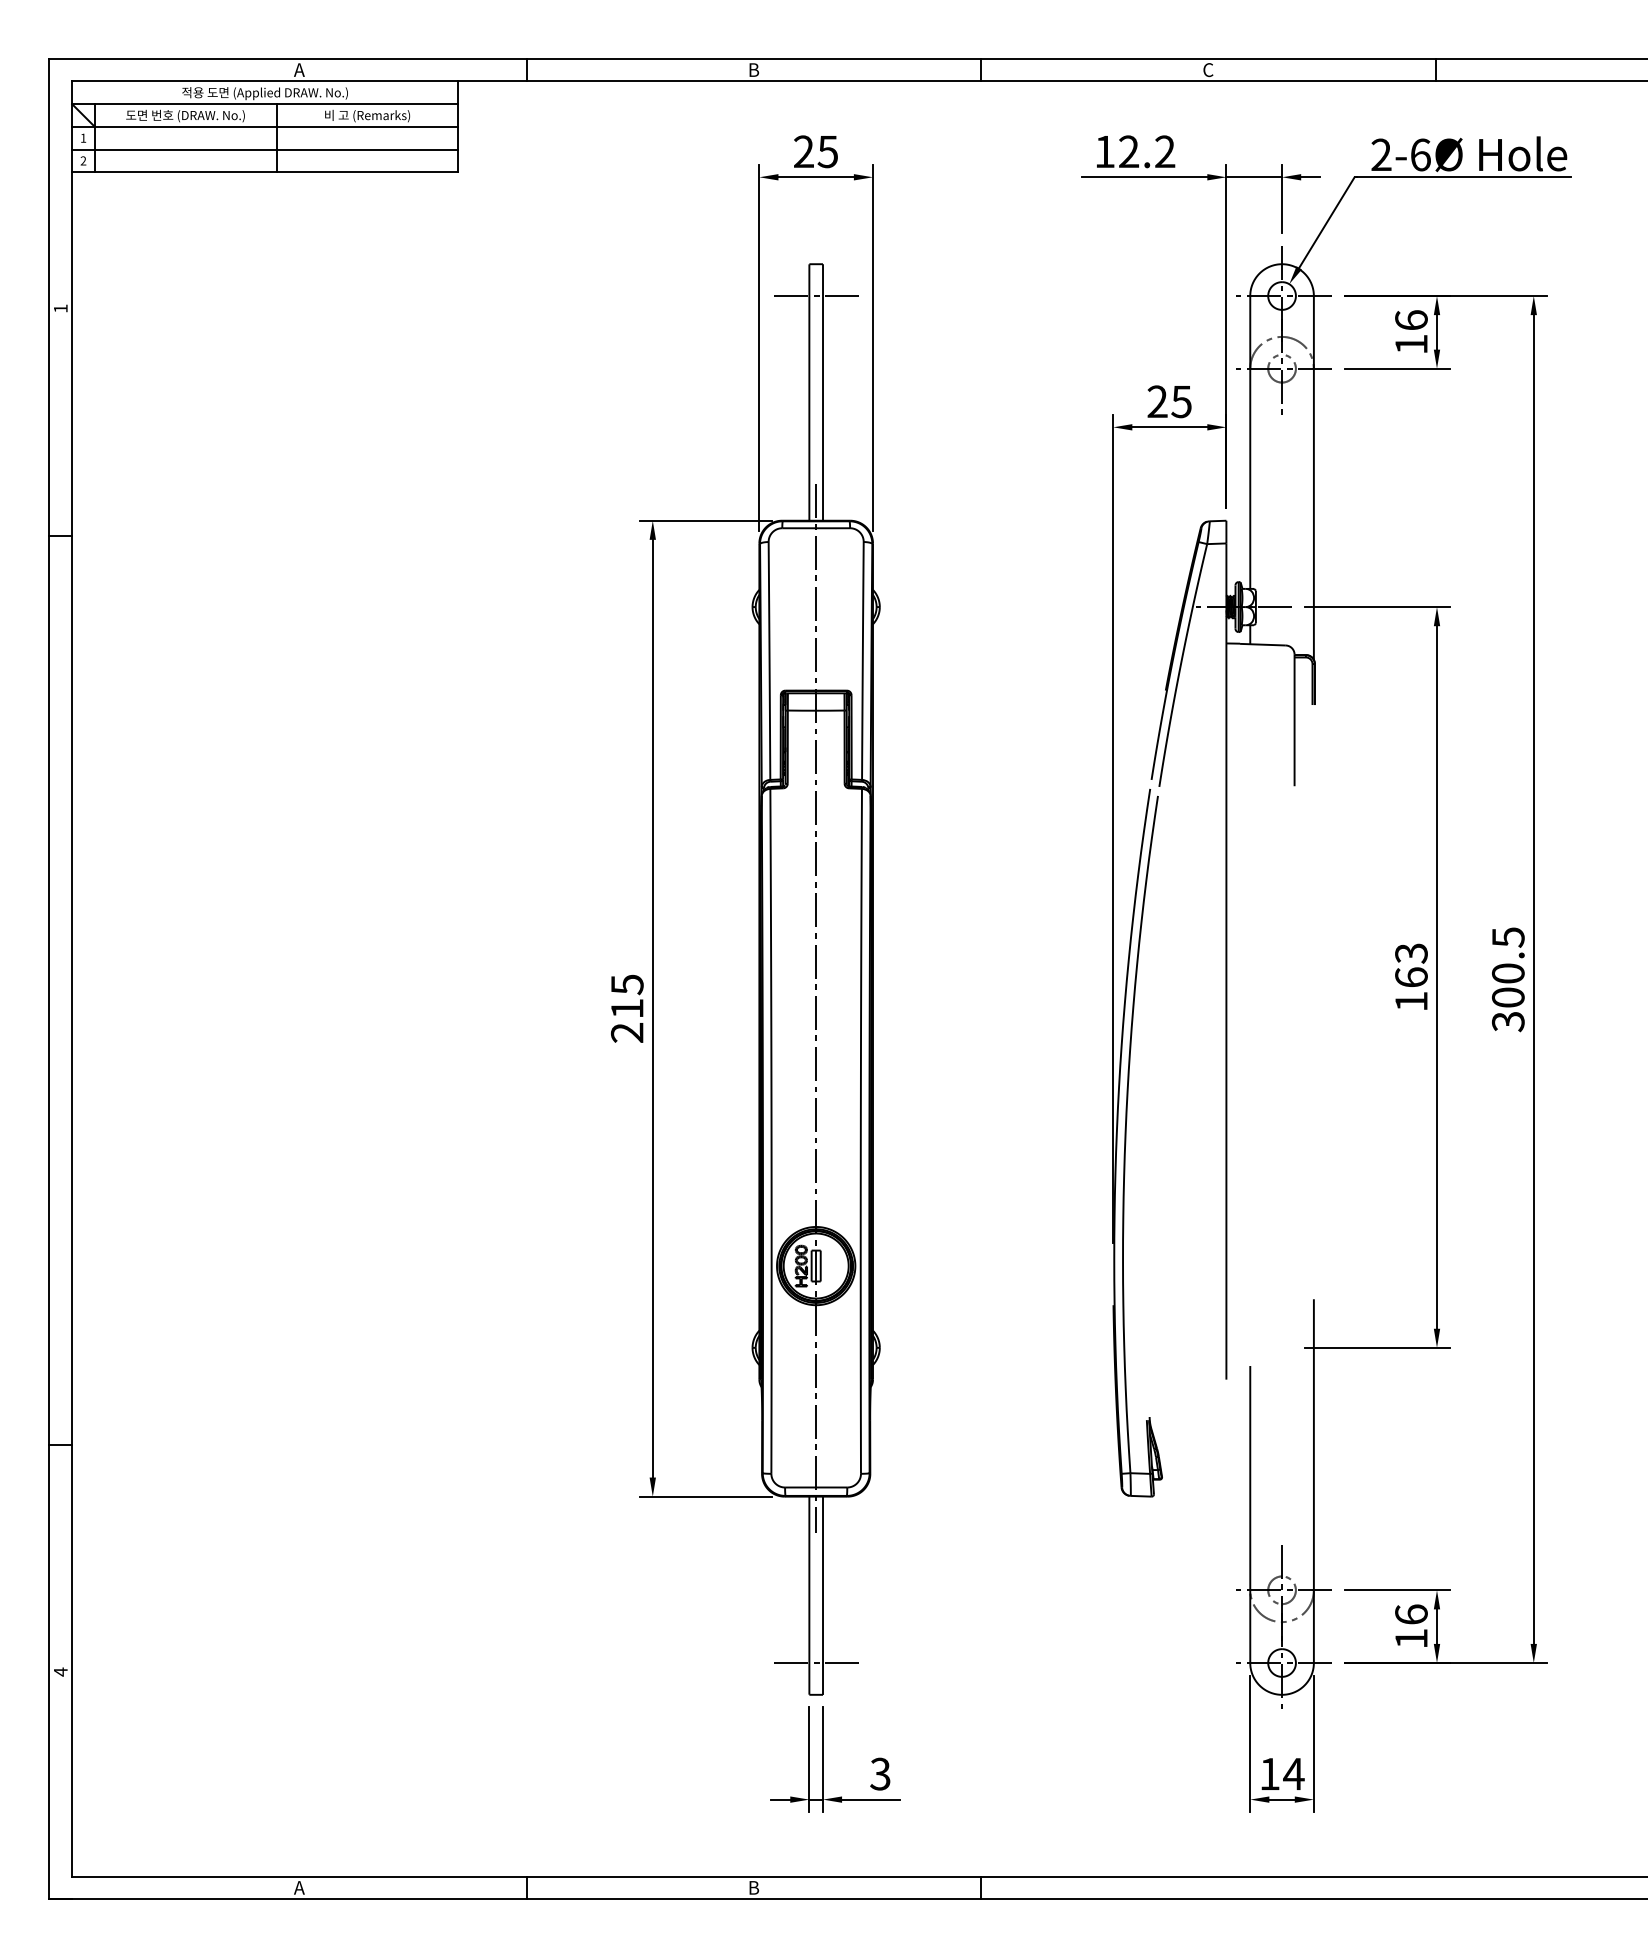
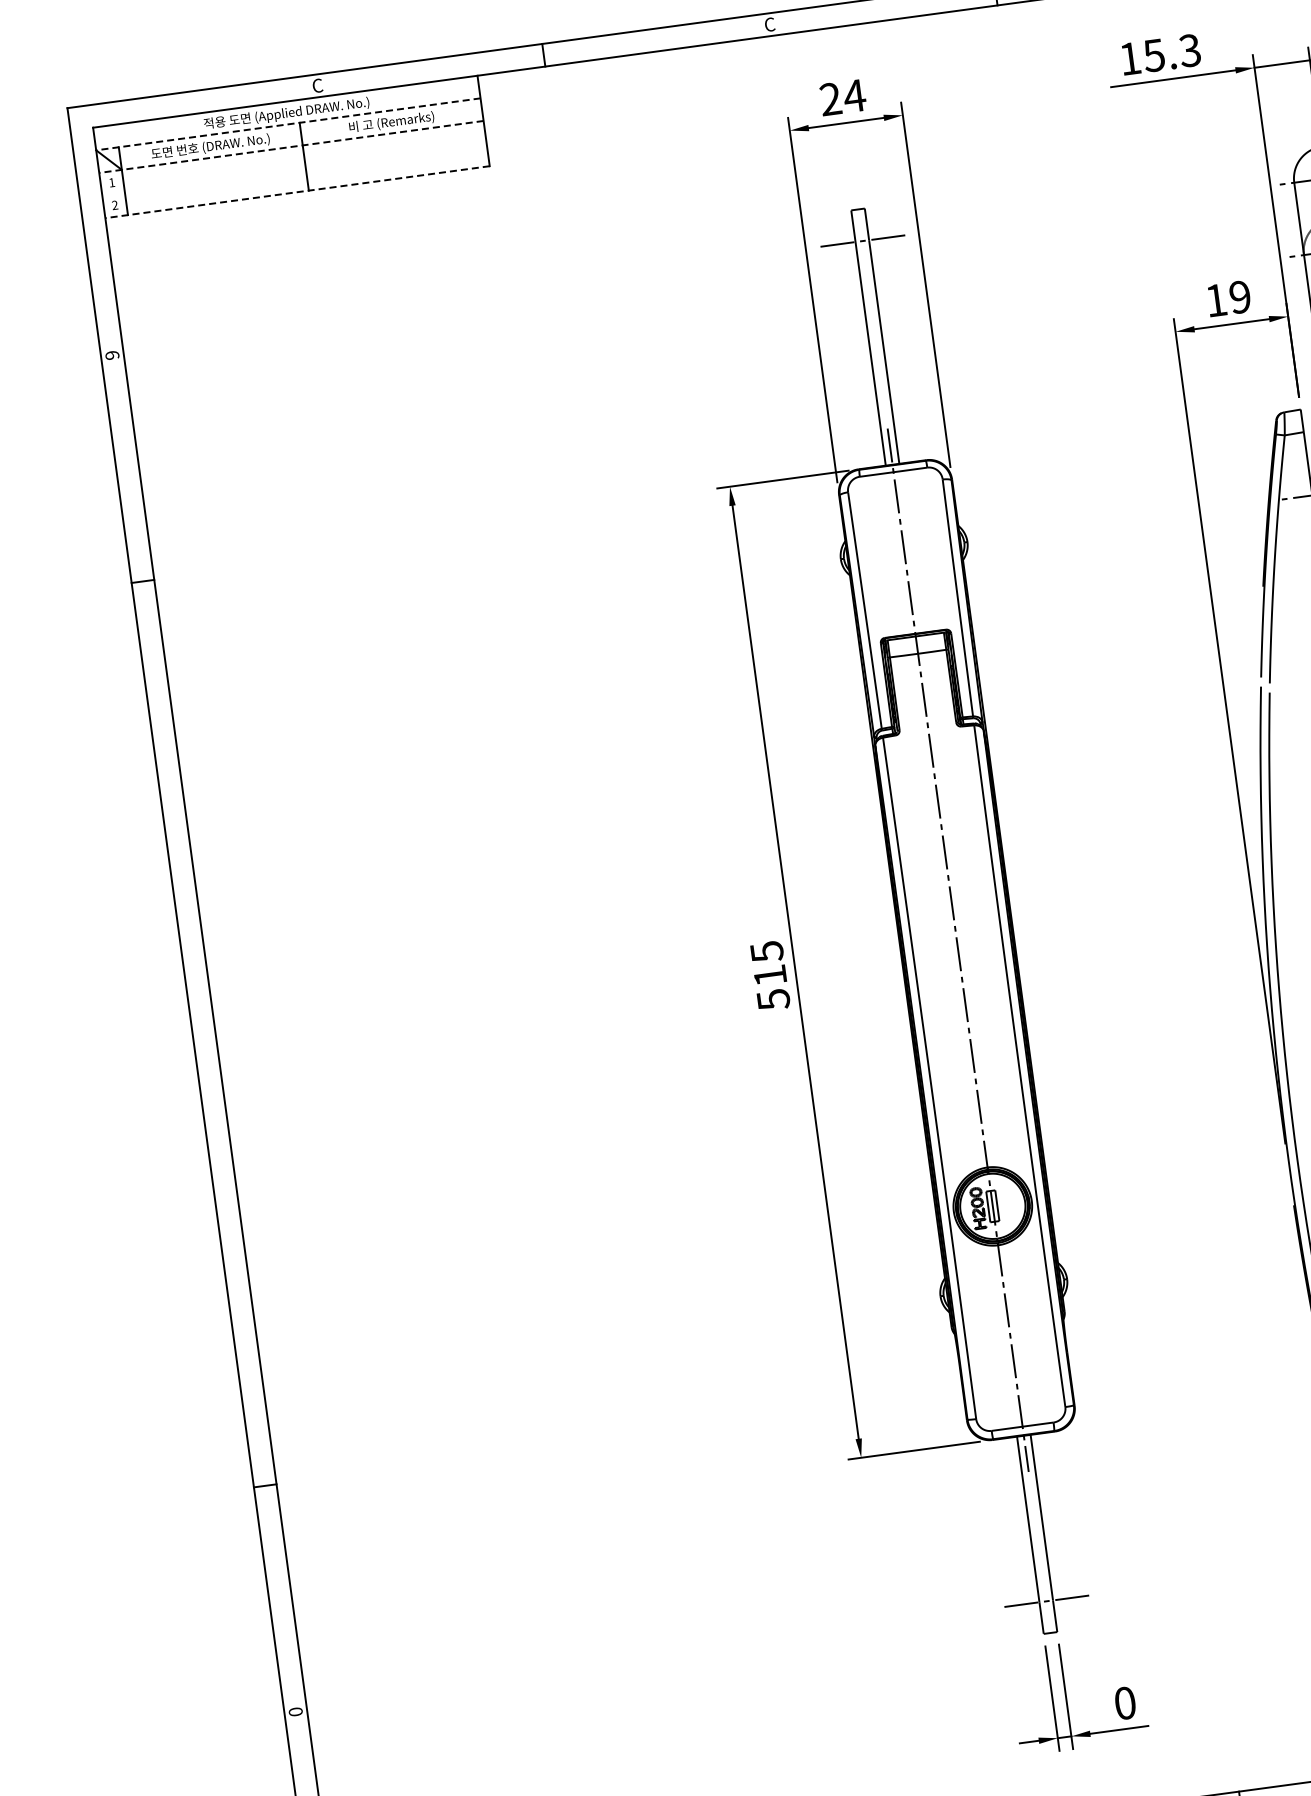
text: (299, 70) -> (317, 86), A -> C
text: (754, 70) -> (770, 25), B -> C
line: (264, 104) -> (287, 124), solid -> dashed
line: (264, 126) -> (290, 146), solid -> dashed
line: (265, 149) -> (294, 169), removed
text: (1146, 151) -> (1171, 52), 12.2 -> 15.3
text: (827, 152) -> (854, 96), 25 -> 24
line: (264, 172) -> (296, 192), solid -> dashed
text: (60, 308) -> (112, 355), 1 -> 9
text: (1169, 401) -> (1228, 298), 25 -> 19
text: (626, 1033) -> (772, 1000), 215 -> 515
text: (60, 1671) -> (295, 1711), 4 -> 0
text: (880, 1773) -> (1125, 1702), 3 -> 0

